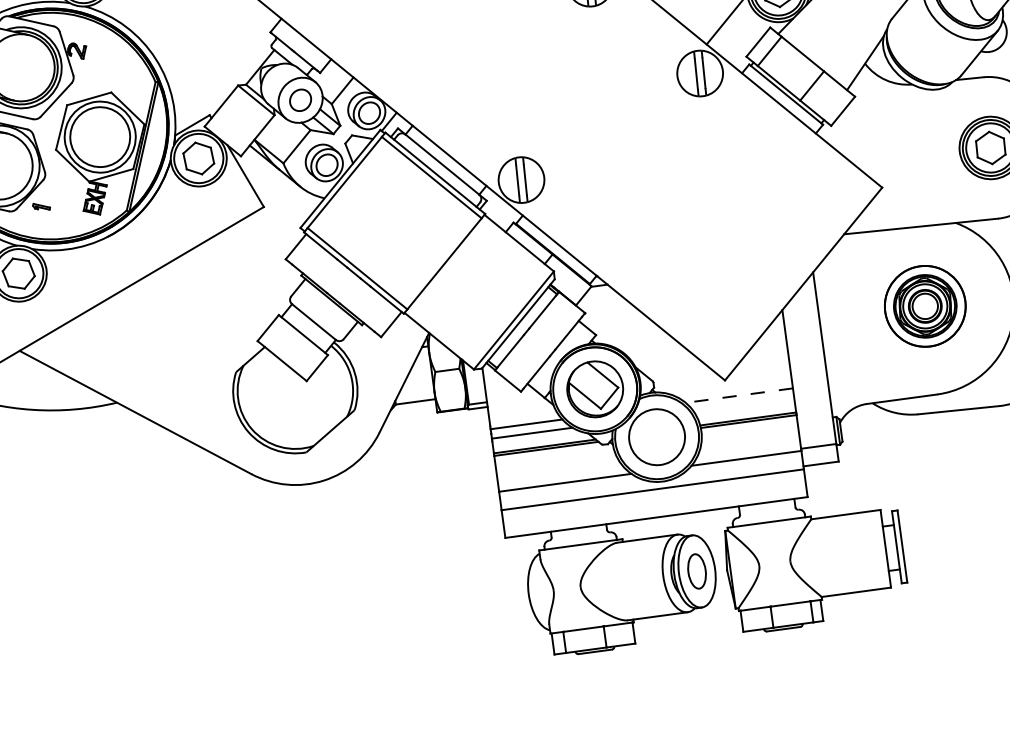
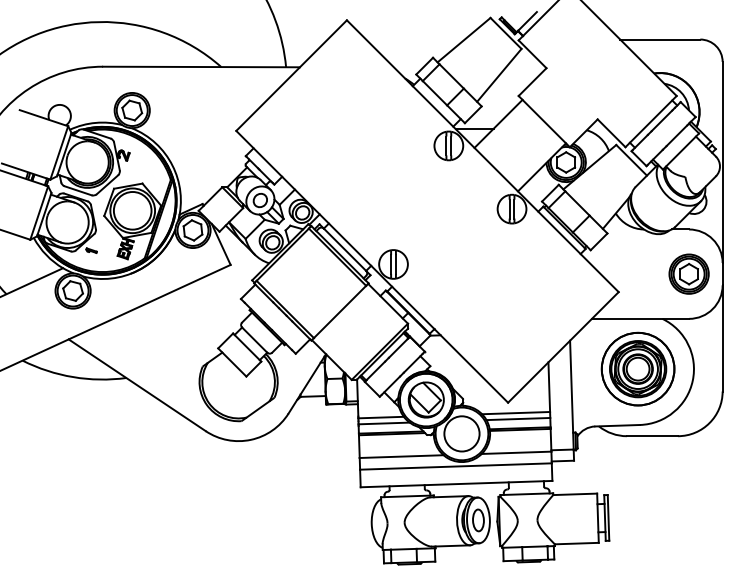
part: (924, 305) -> (637, 368), size x1.43
line: (738, 396) -> (515, 413), dashed -> solid
line: (744, 403) -> (518, 418), added

